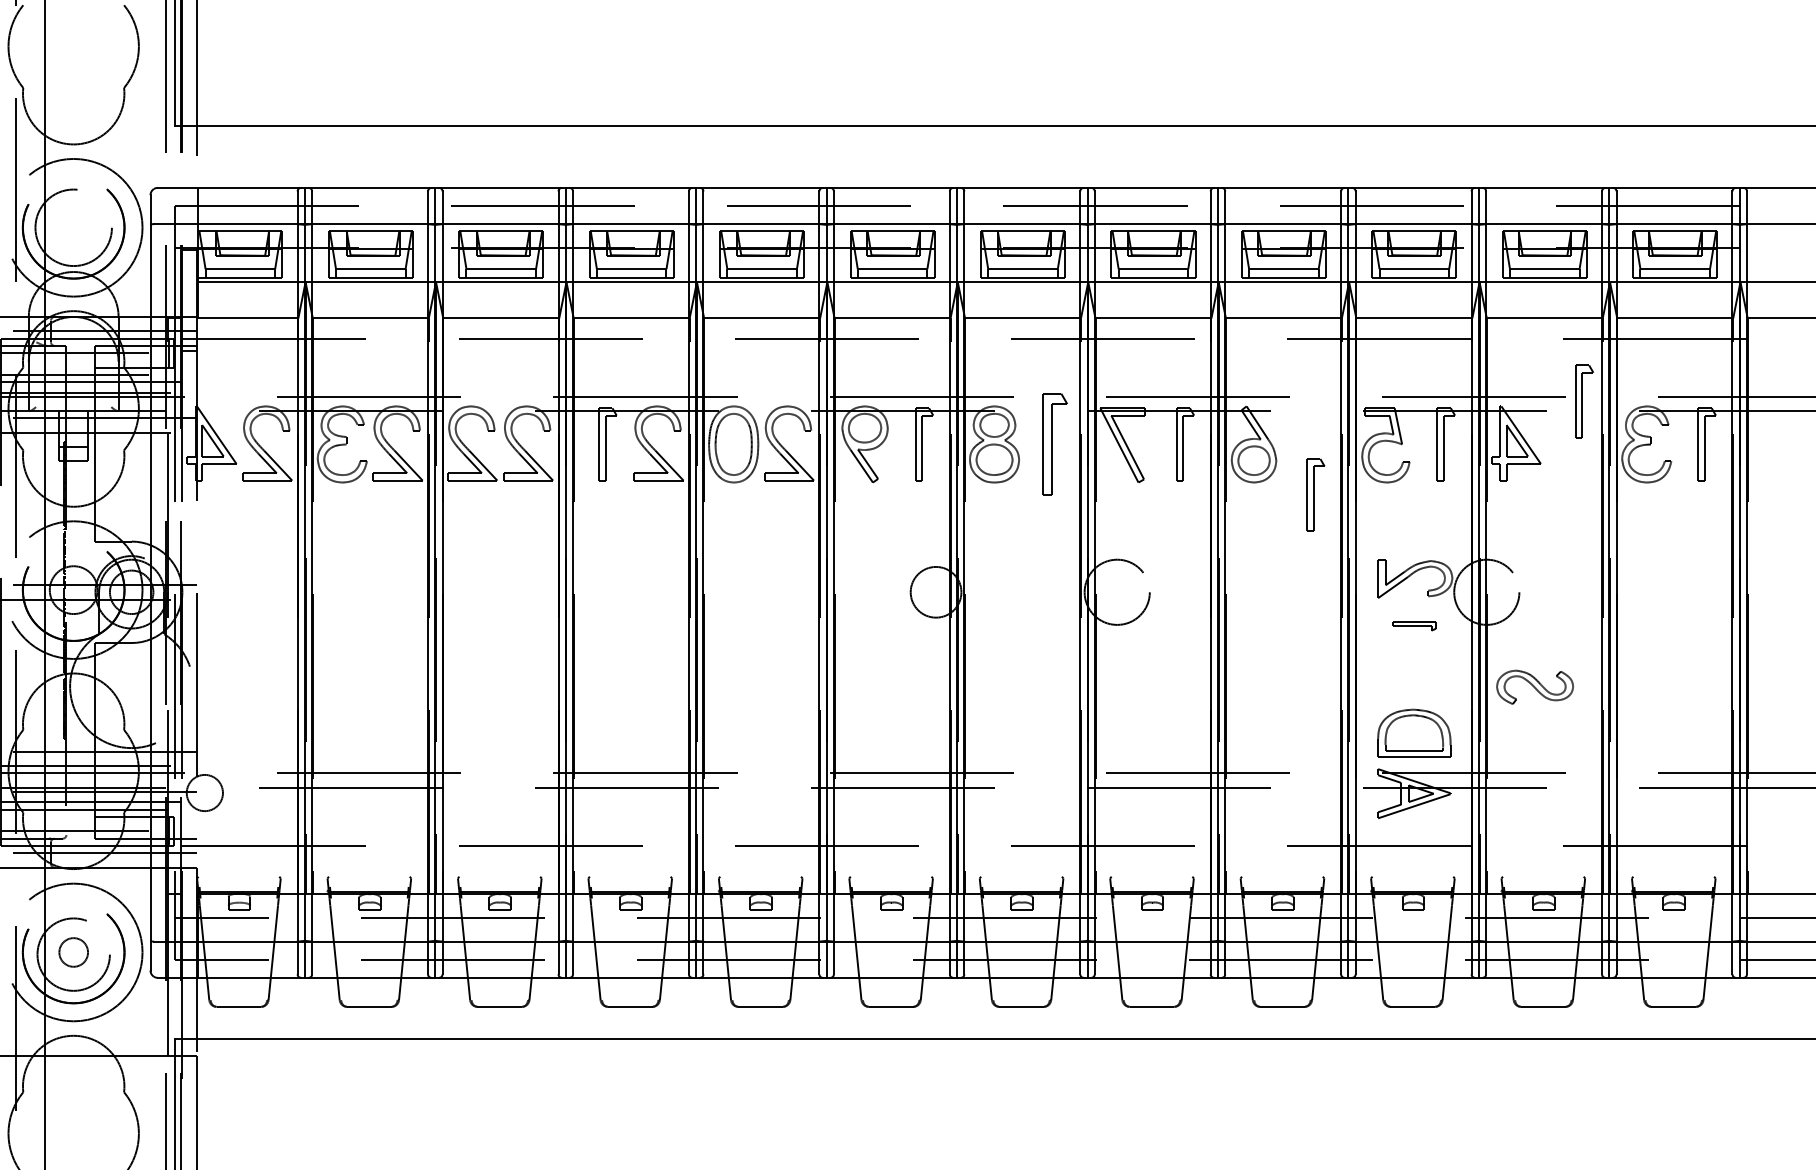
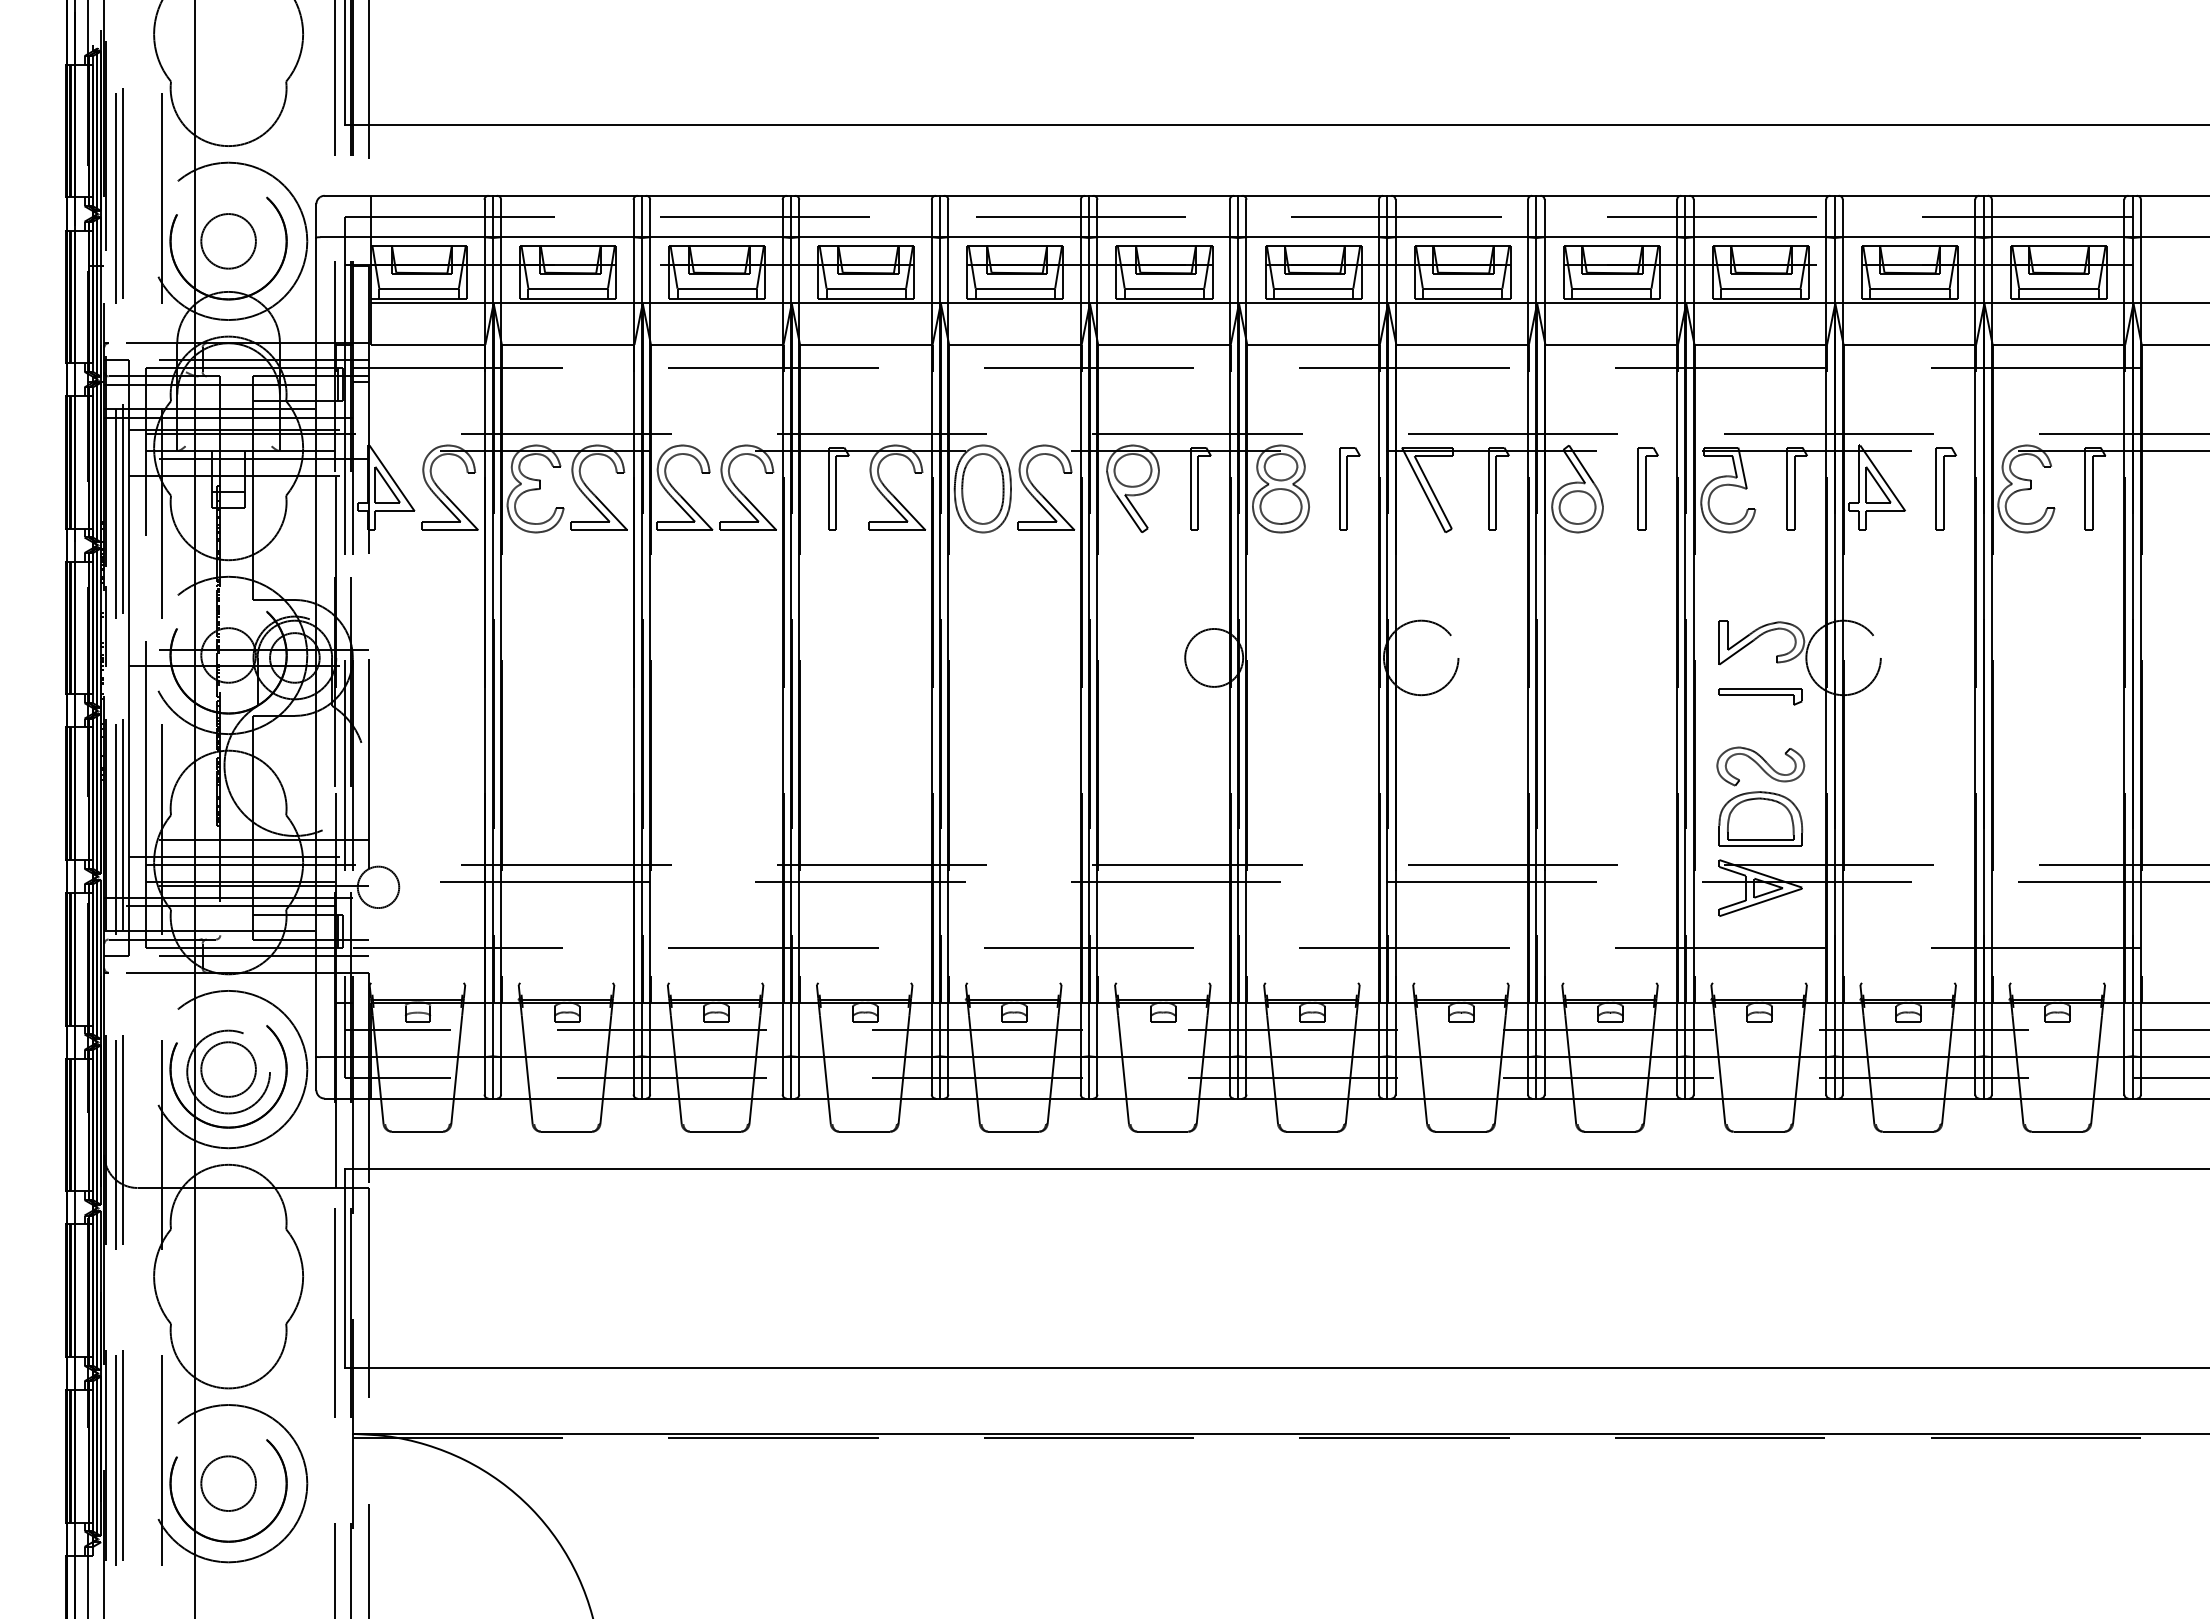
circle: (73, 227) -> (228, 241), size x0.62
part: (1583, 401) -> (1945, 488), moved
part: (1054, 444) -> (1349, 488), size x0.71
part: (1315, 494) -> (1647, 488), moved
part: (1414, 626) -> (1760, 696), size x1.67
part: (1534, 687) -> (1760, 766), moved
circle: (73, 952) -> (228, 1069), size x1.67

